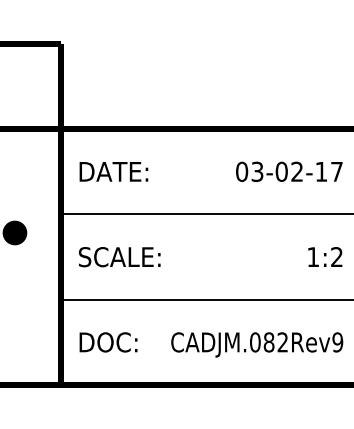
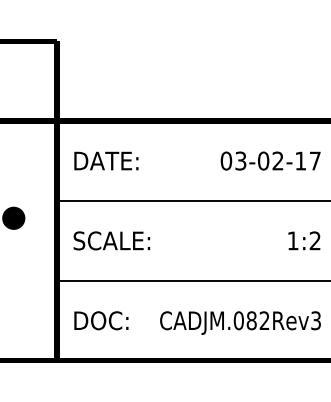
text: (337, 342) -> (315, 320), CADJM.082Rev9 -> CADJM.082Rev3

